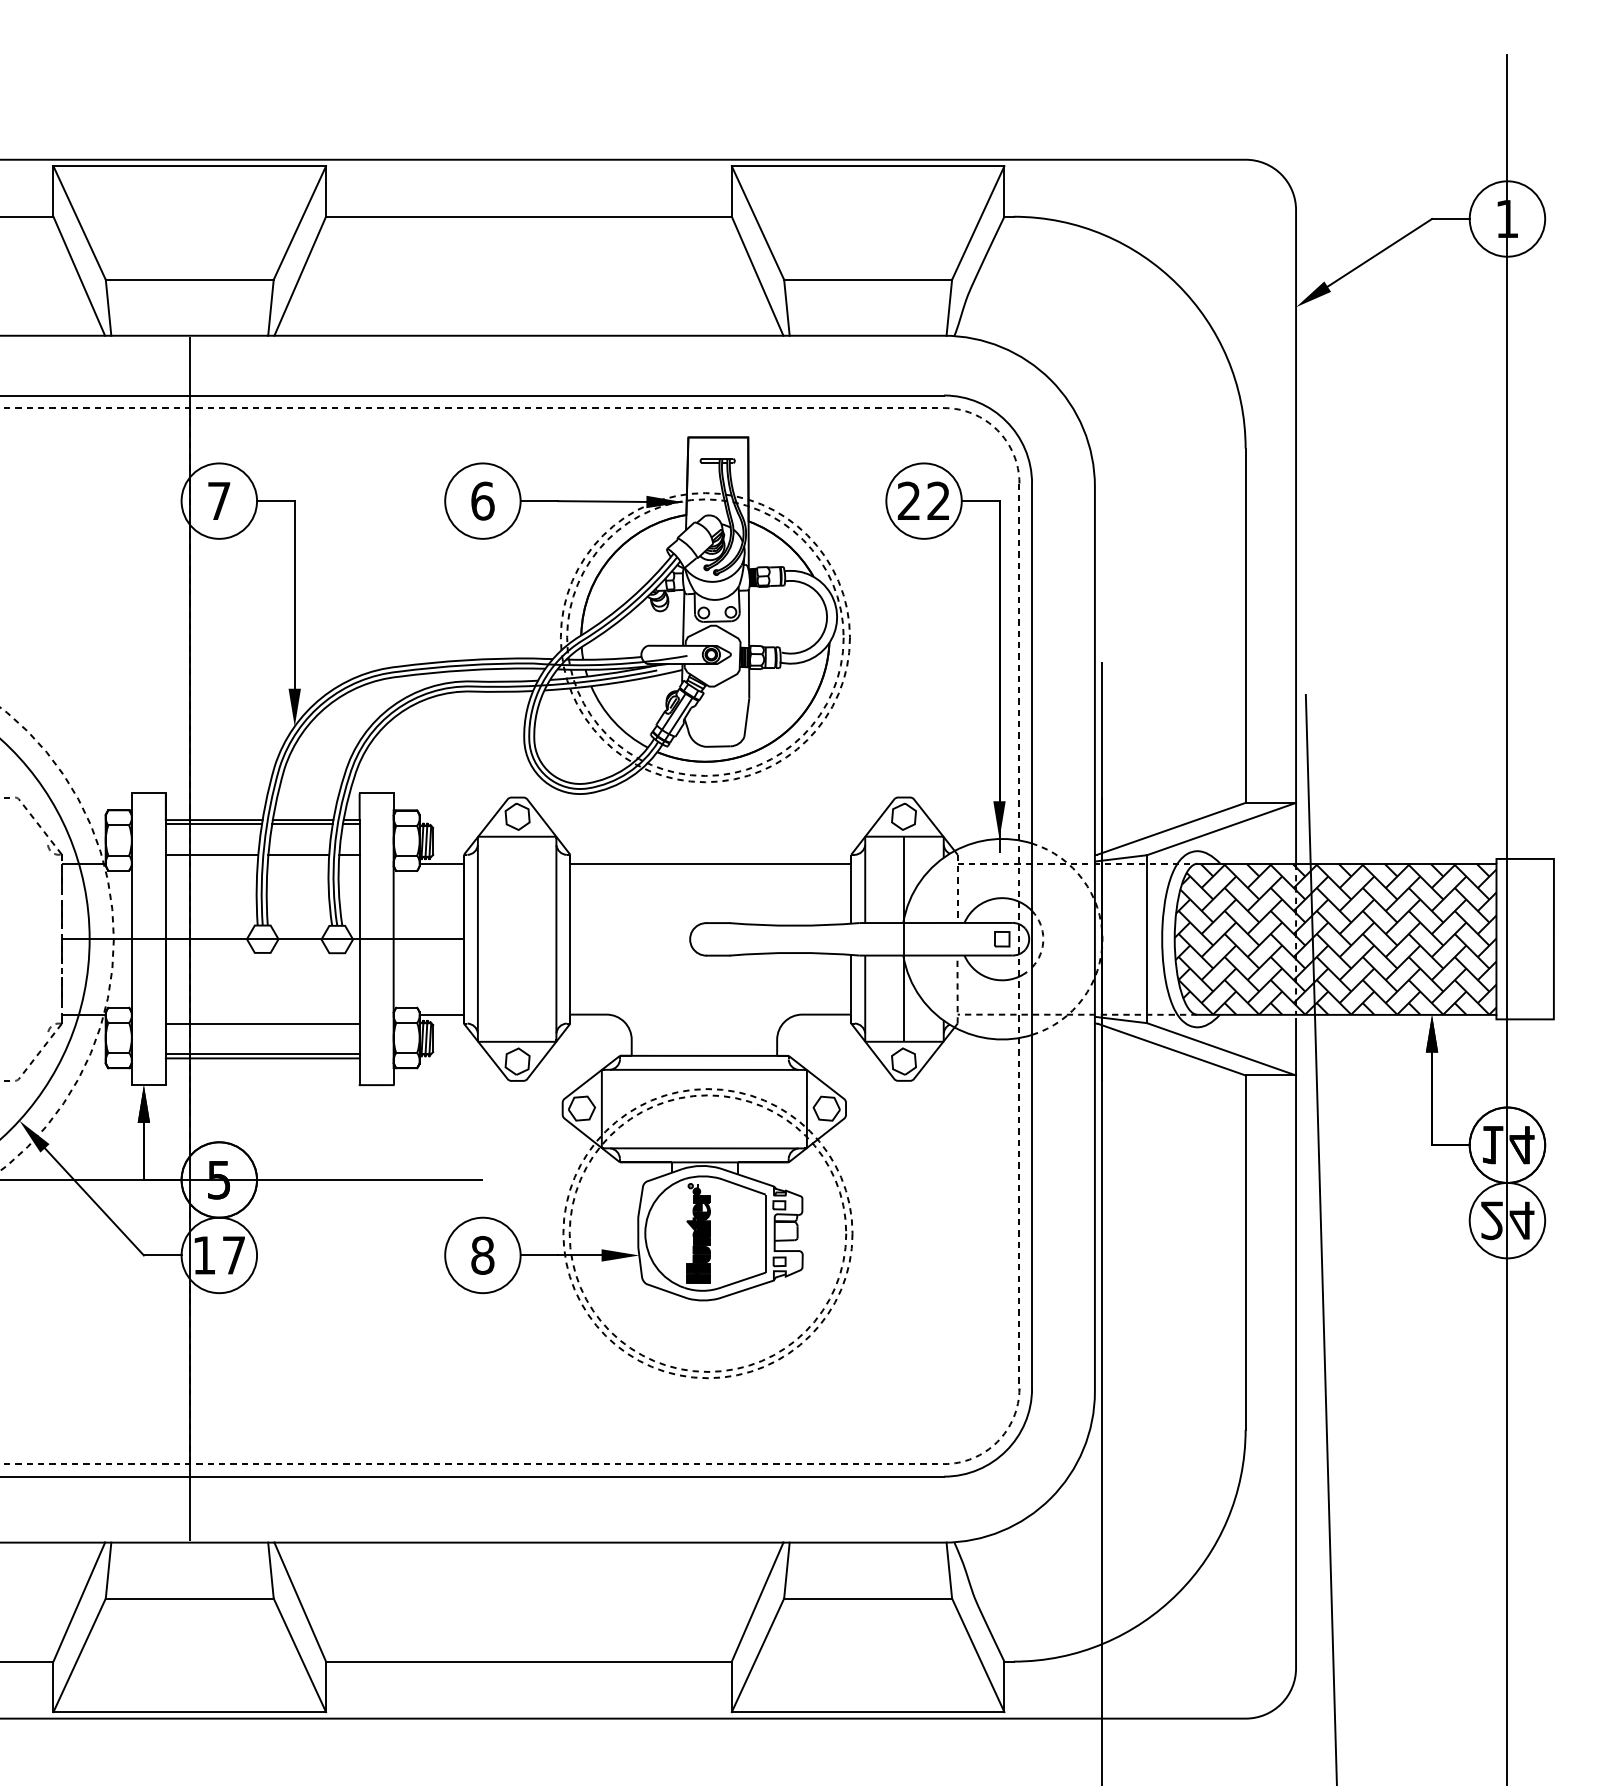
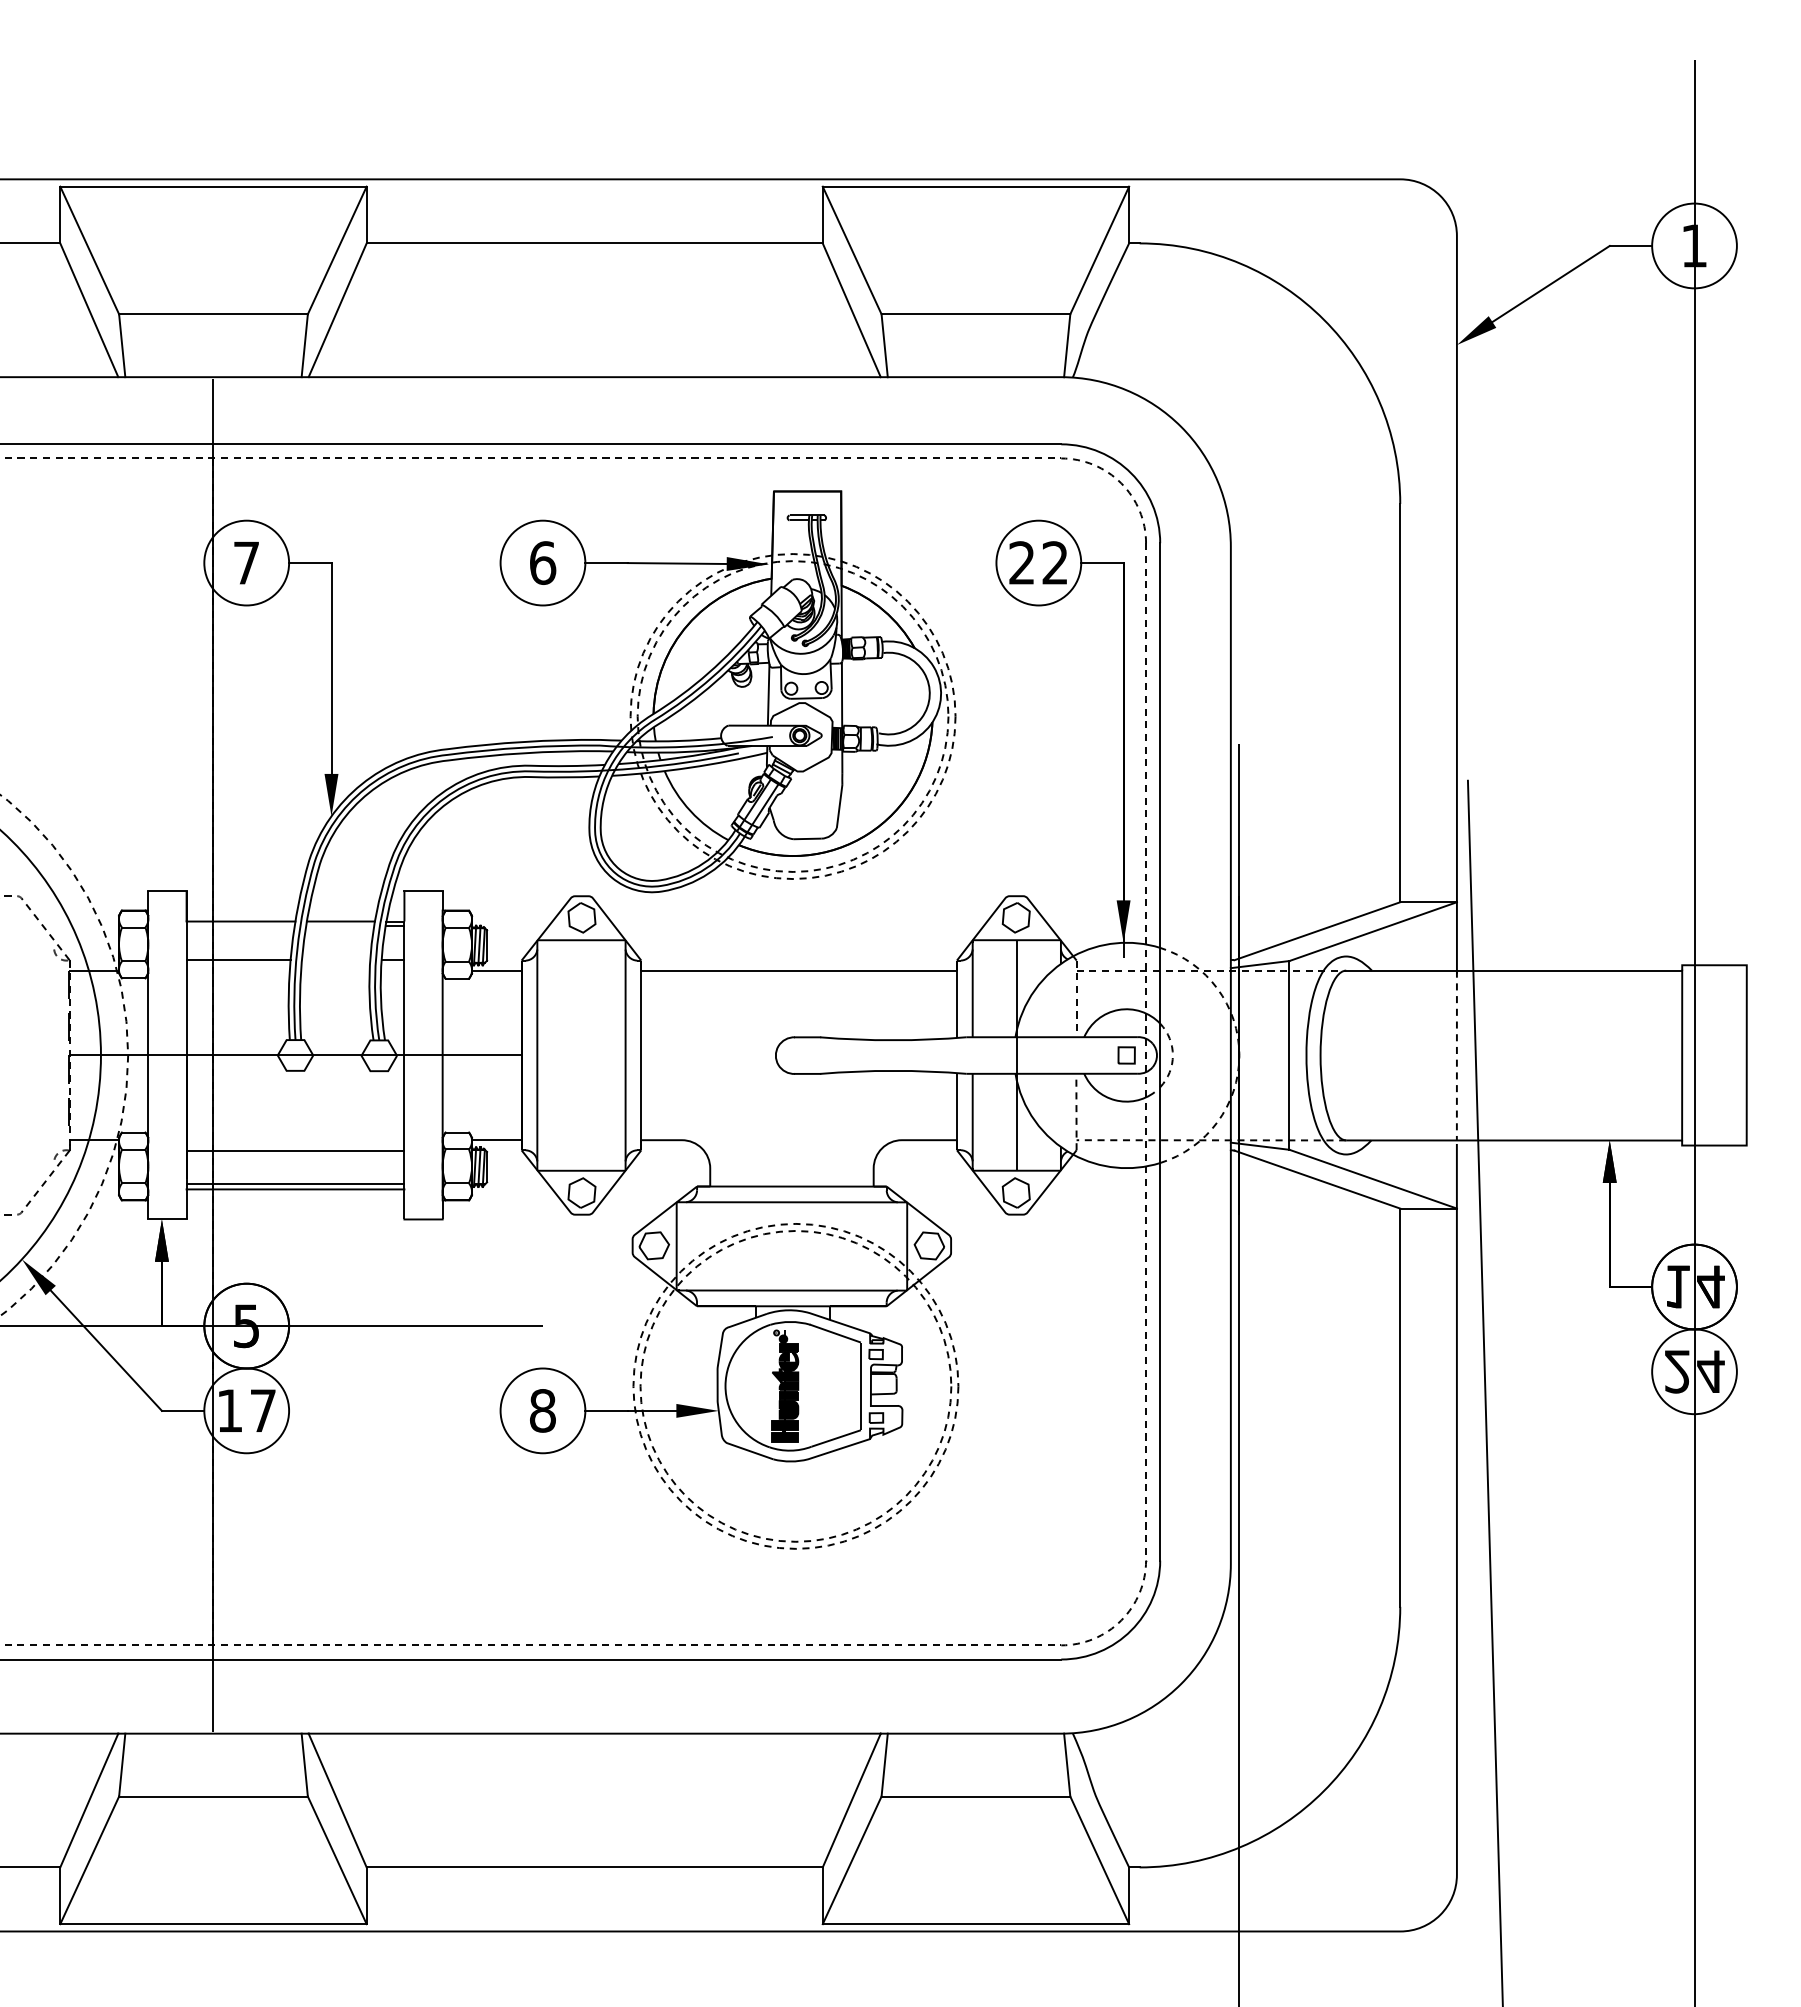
line: (213, 824) -> (240, 926), removed
line: (302, 824) -> (340, 926), removed
line: (298, 854) -> (335, 960), removed
hatch: (1335, 939) -> (1501, 1055), removed

